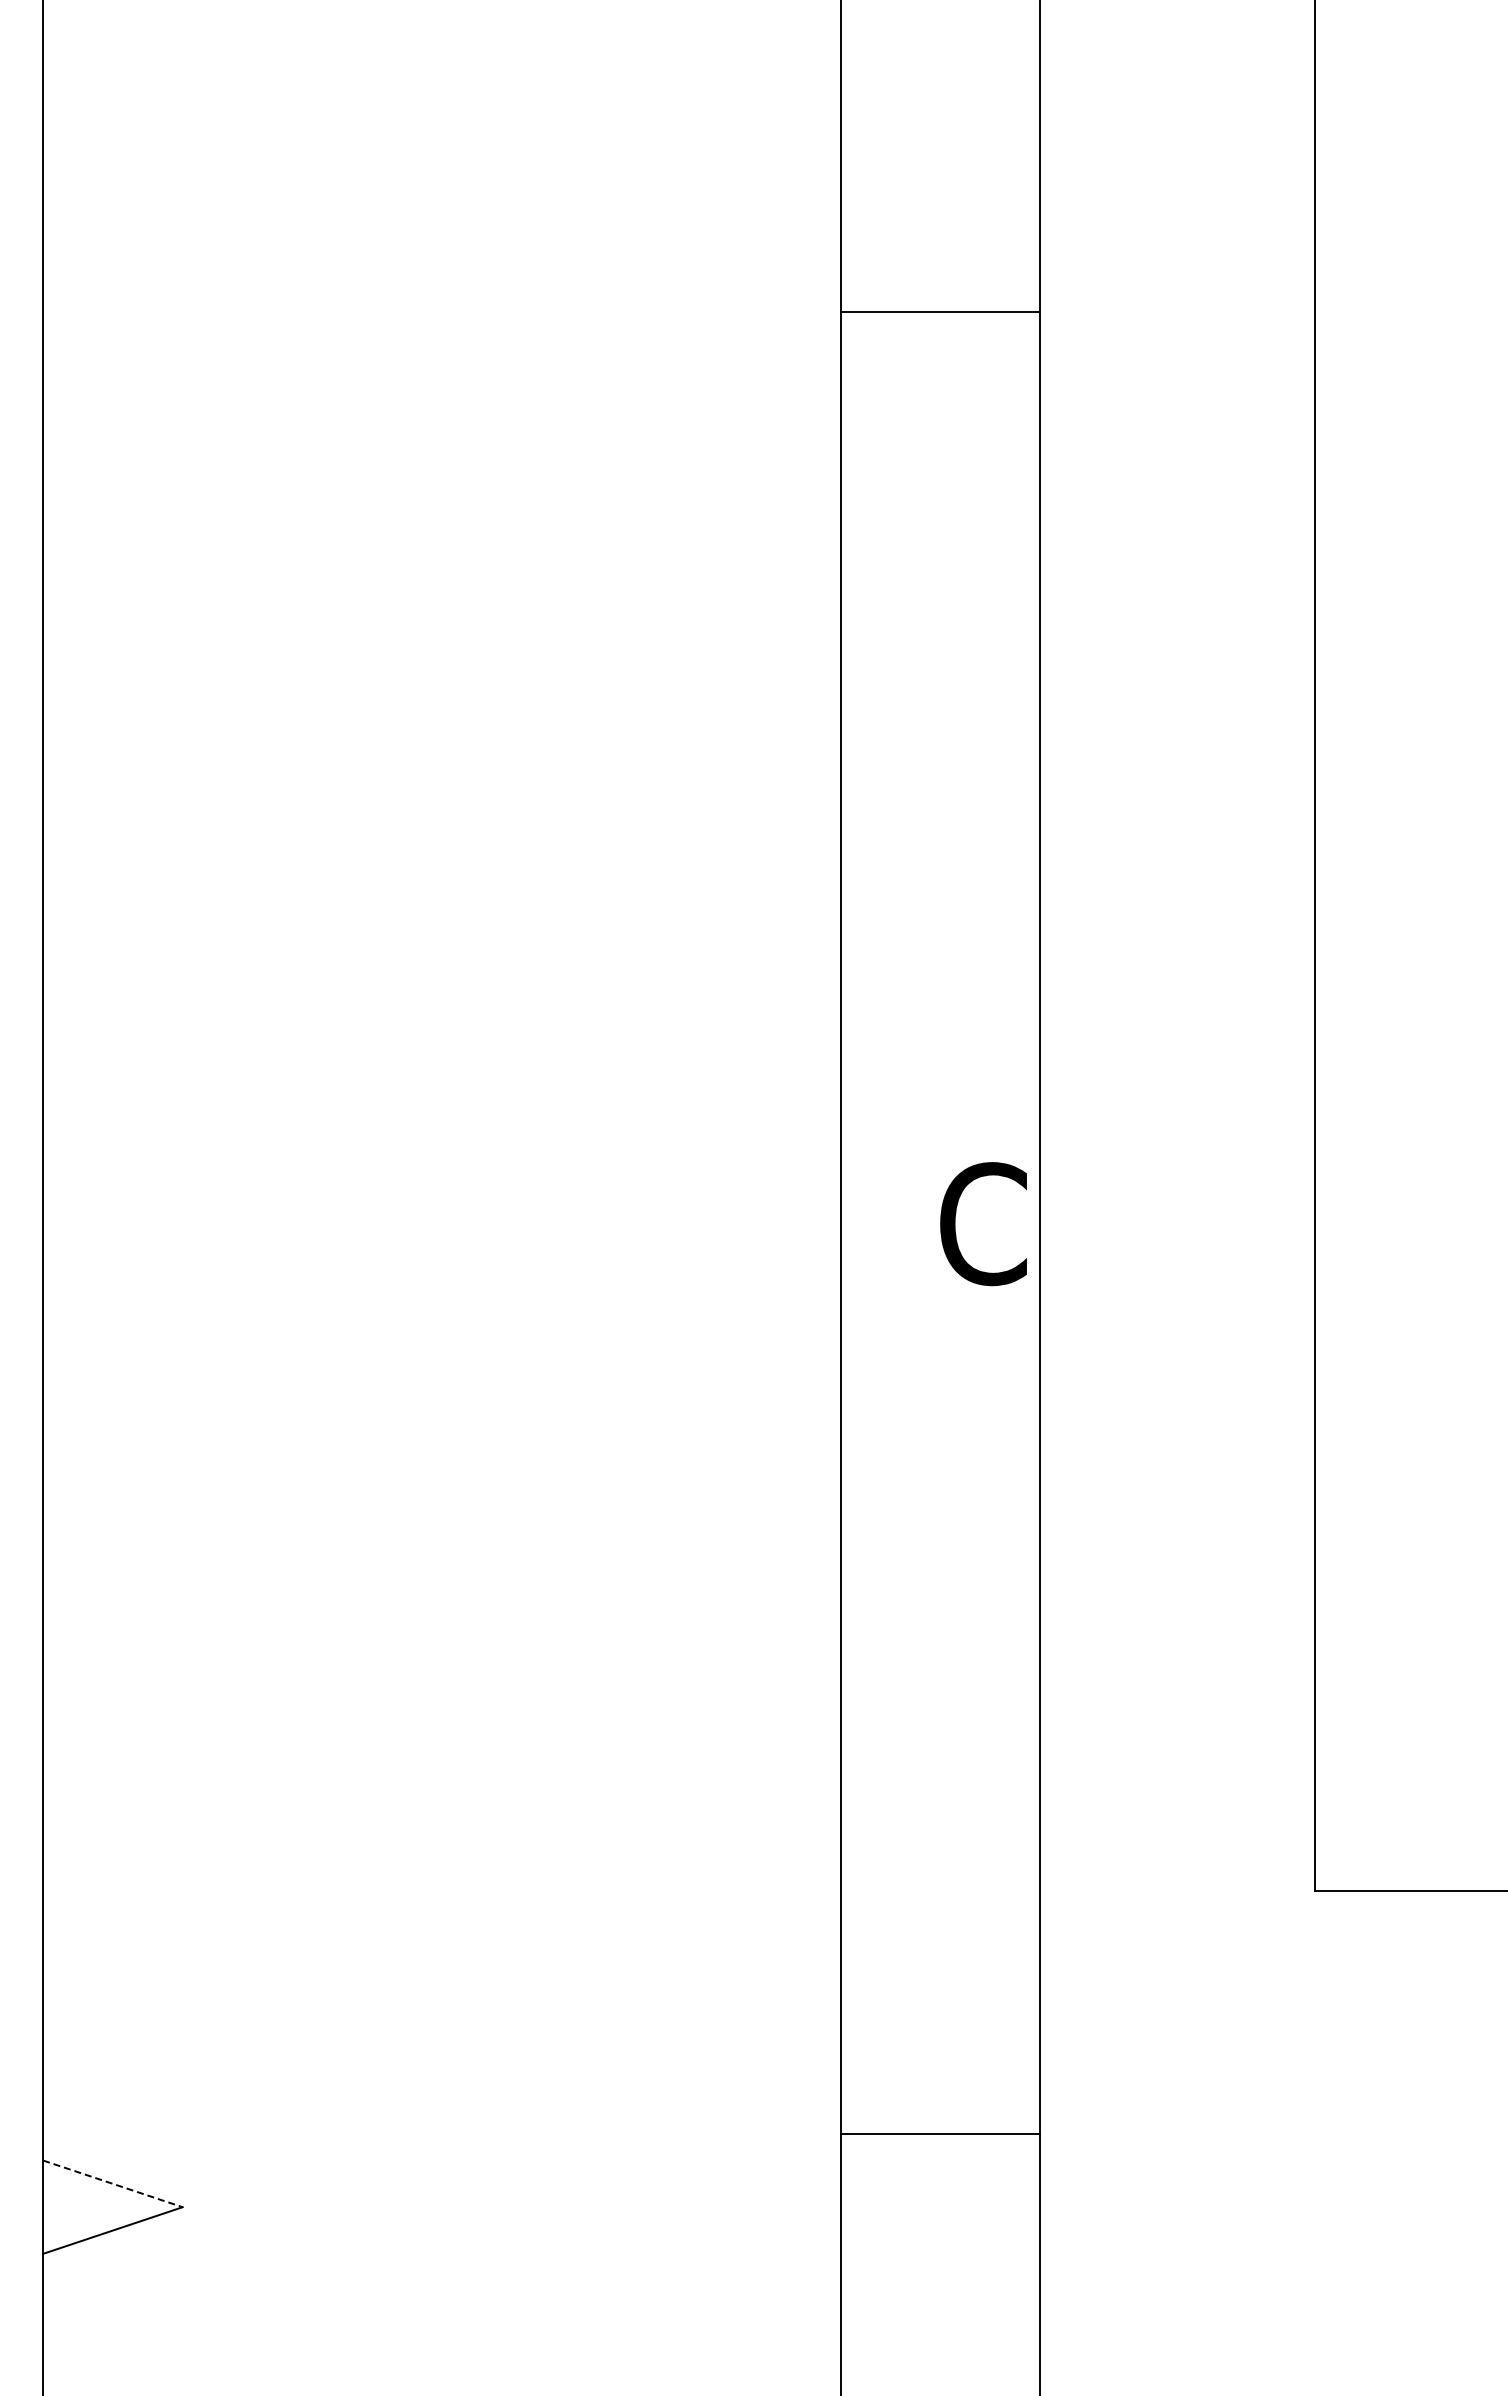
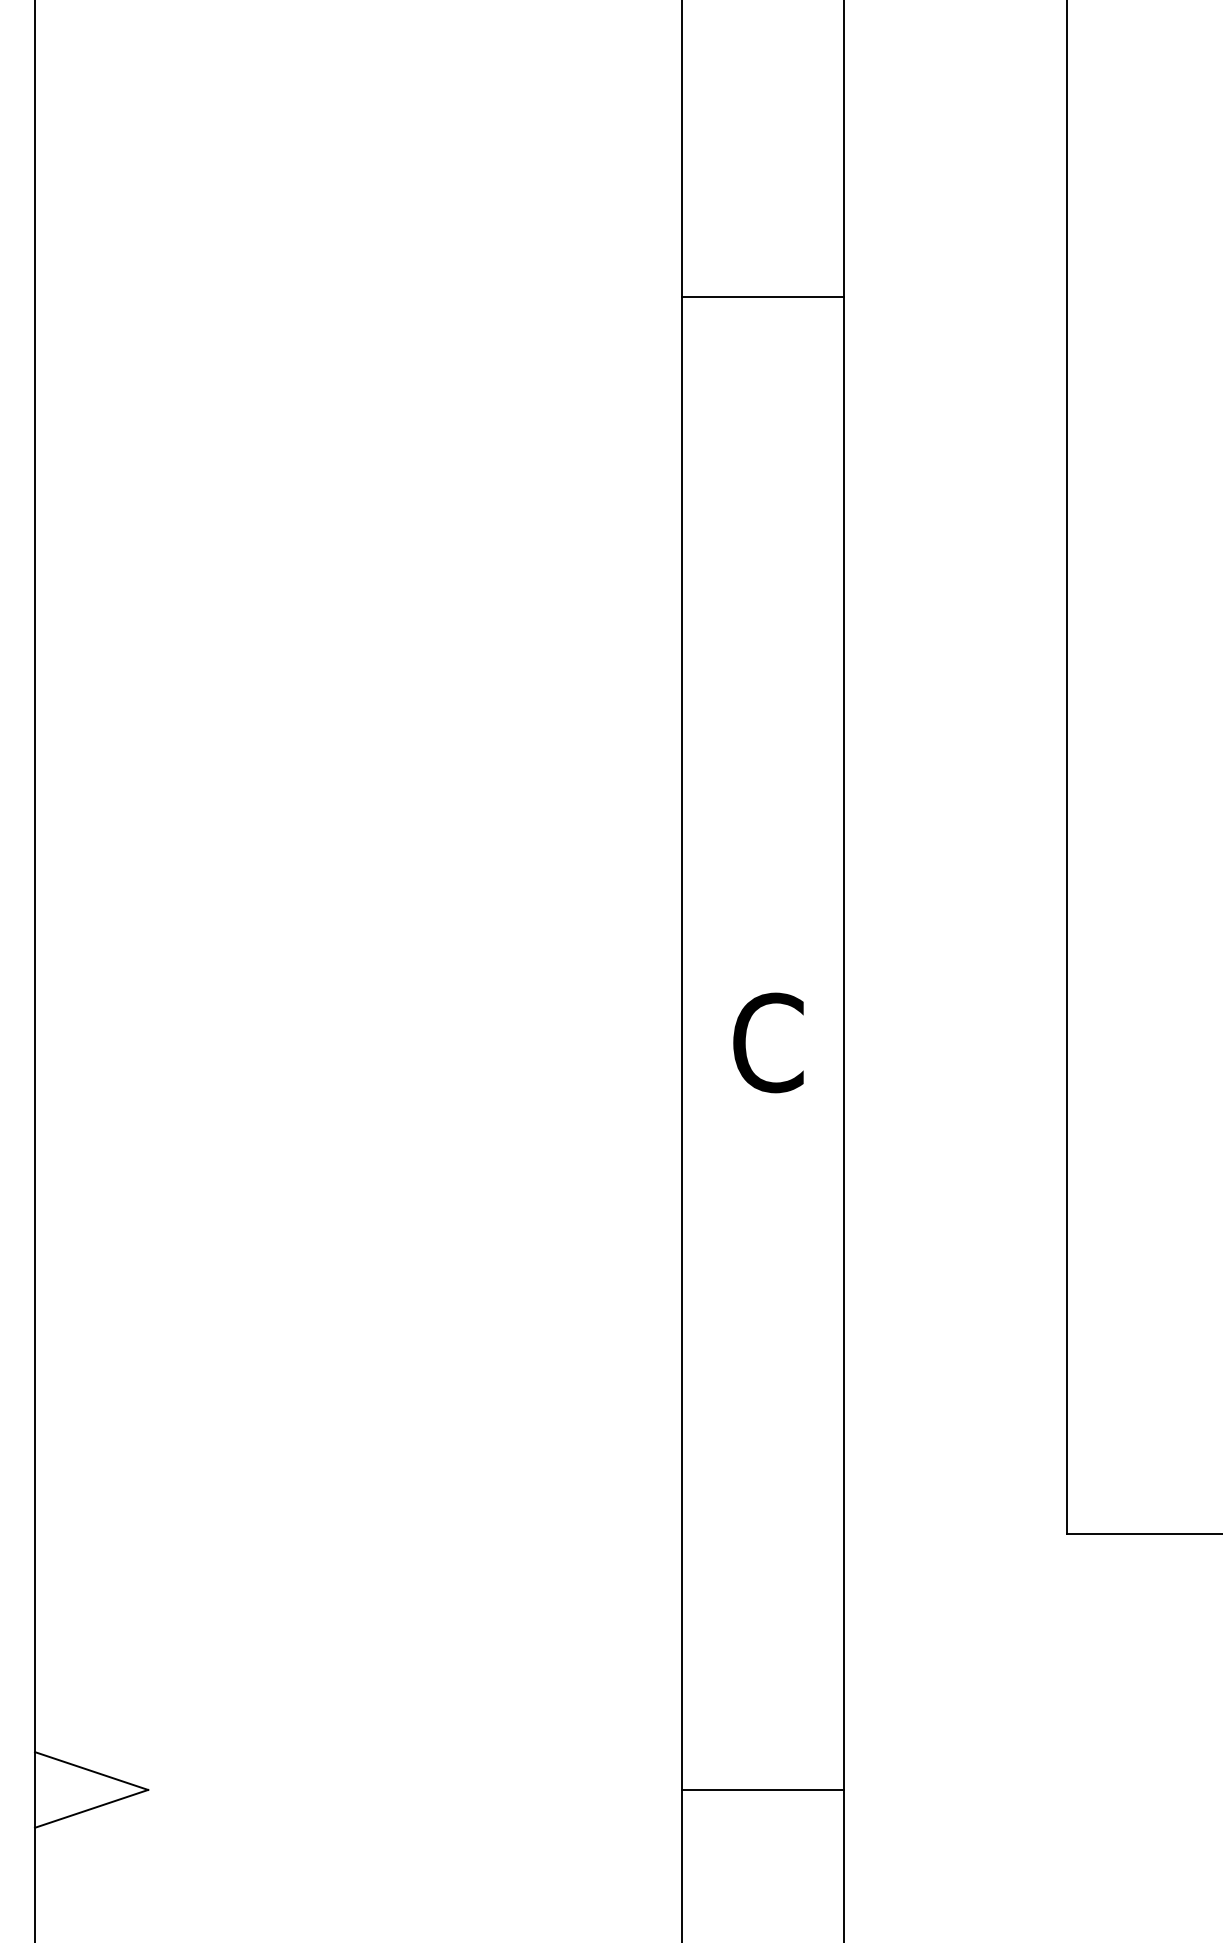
line: (940, 312) -> (762, 297), moved
text: (983, 1224) -> (768, 1043), moved
line: (940, 2134) -> (762, 1790), moved
line: (112, 2183) -> (91, 1770), dashed -> solid

